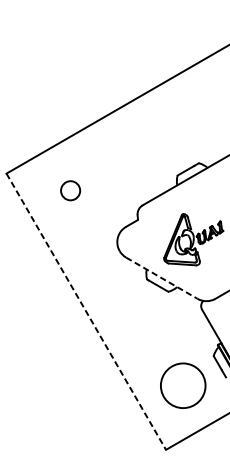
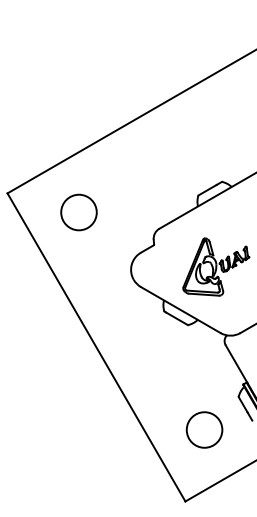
circle: (70, 190) -> (78, 212), size x1.67
line: (161, 278) -> (180, 310), dashed -> solid
line: (86, 311) -> (96, 347), dashed -> solid
circle: (183, 385) -> (204, 429), size x0.71

